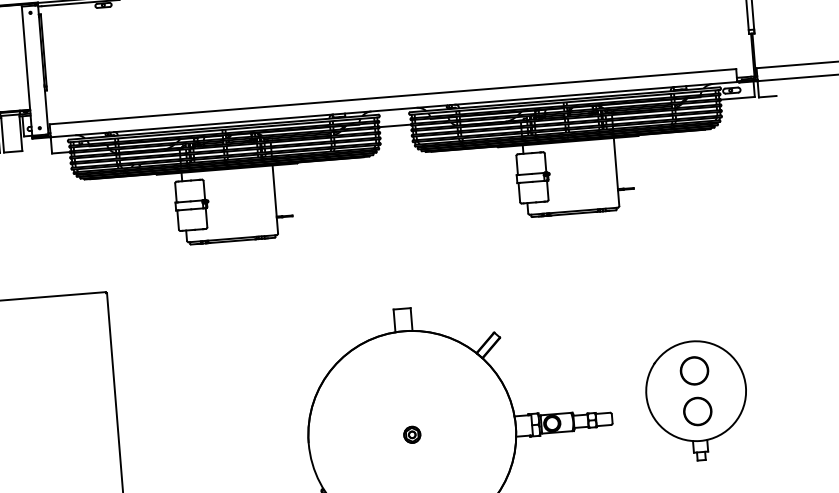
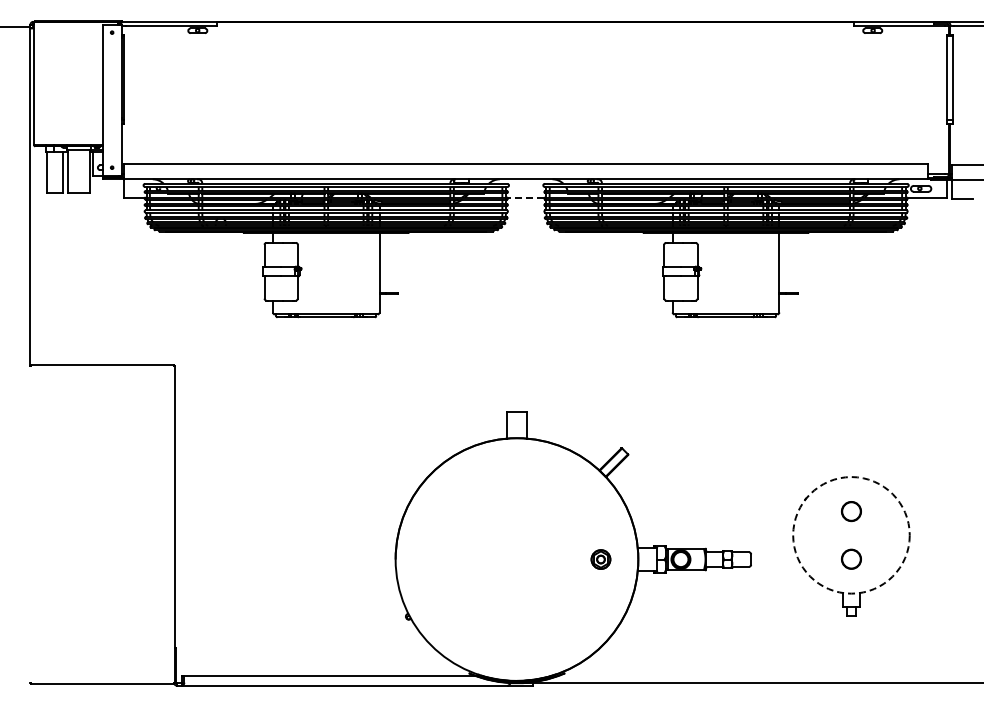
line: (394, 126) -> (525, 198), solid -> dashed
circle: (694, 370) -> (851, 511), size x0.6
circle: (696, 391) -> (851, 535), solid -> dashed
circle: (697, 411) -> (851, 559), size x0.6
part: (411, 434) -> (600, 559), moved

